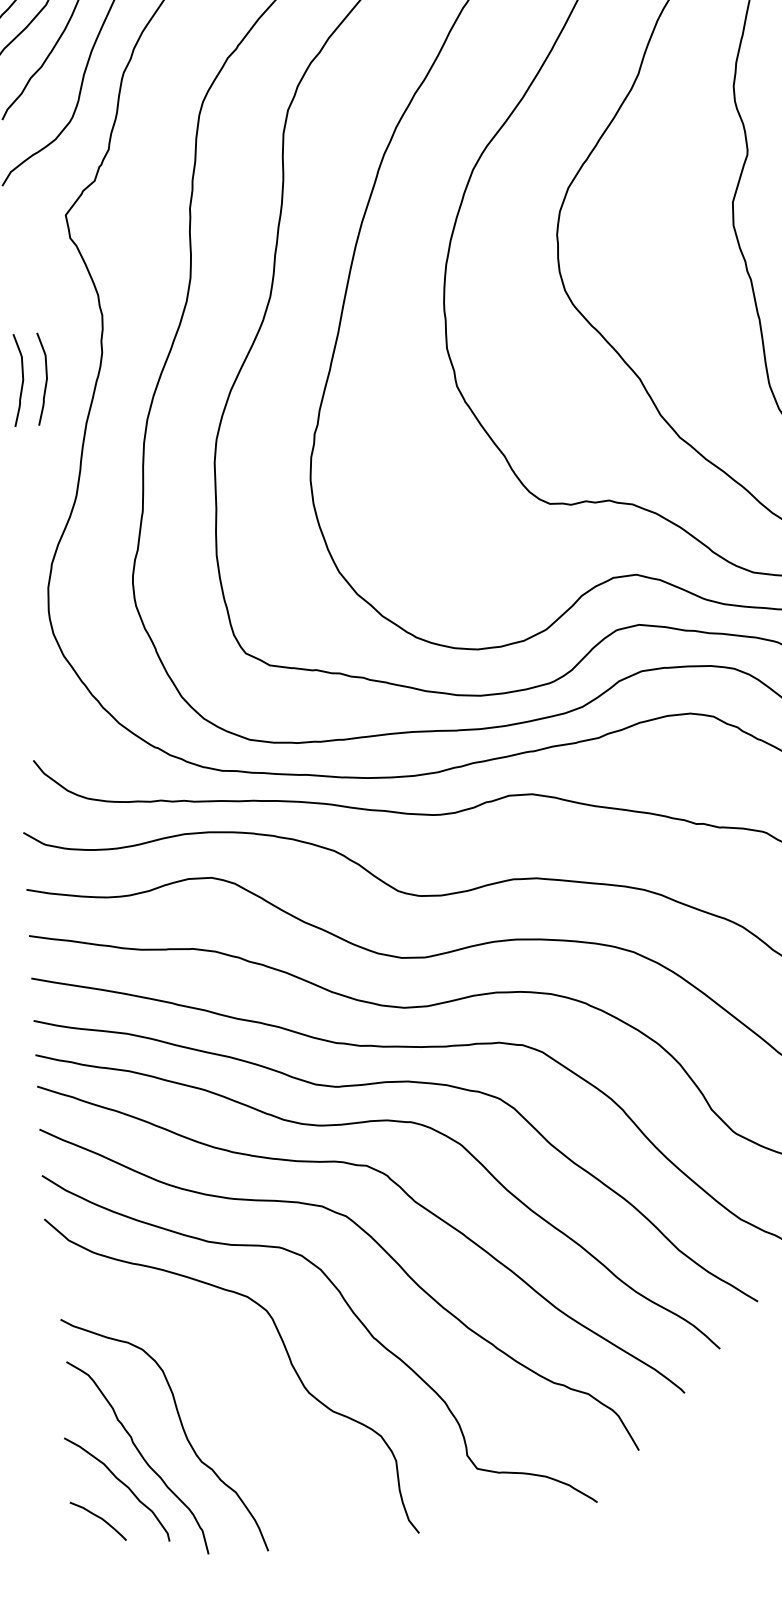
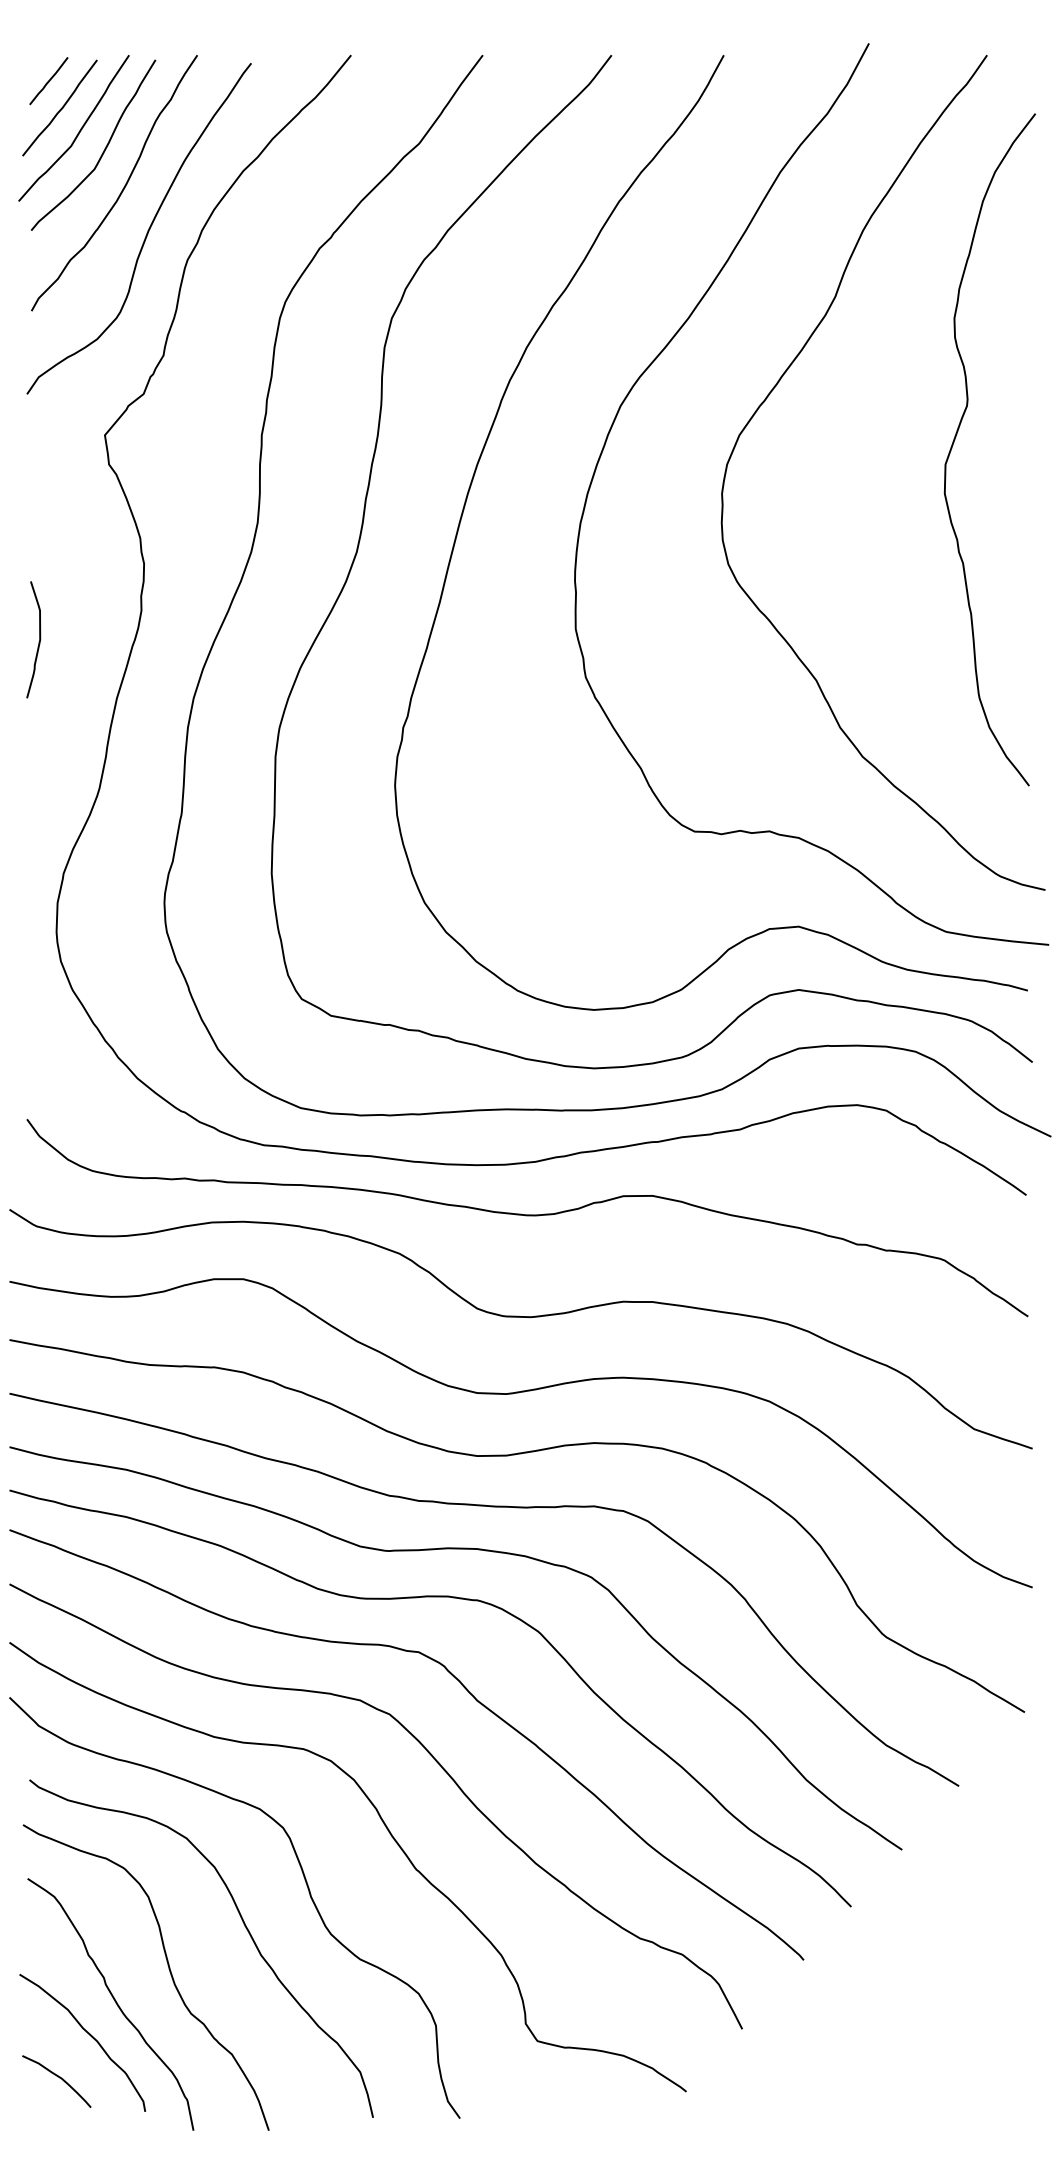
curve: (45, 380) -> (68, 641), removed
curve: (240, 1390) -> (244, 1926), added

